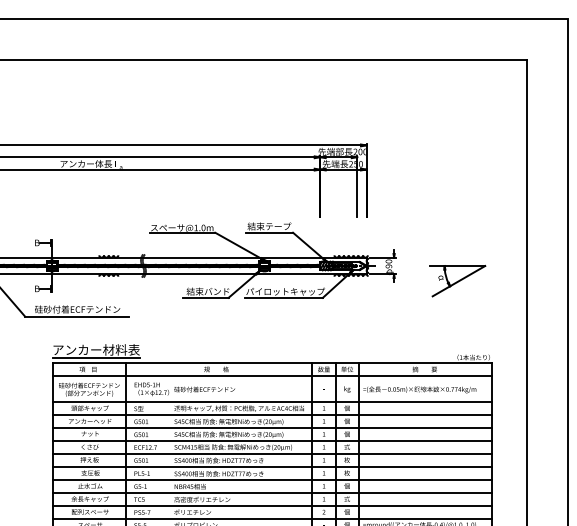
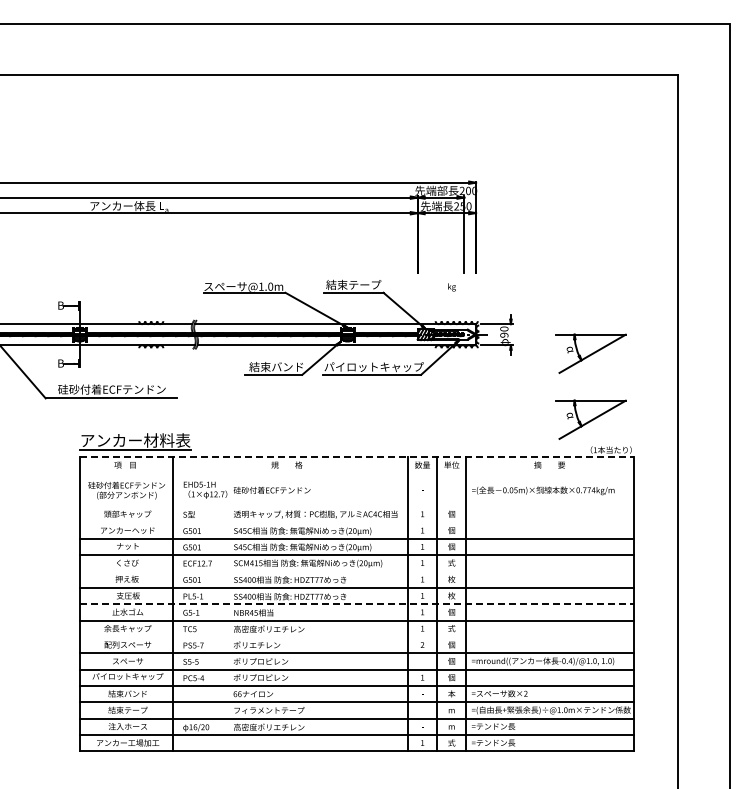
part: (457, 333) -> (590, 419), added
line: (272, 363) -> (357, 457), solid -> dashed
line: (271, 376) -> (356, 473), removed
text: (346, 389) -> (451, 287), moved
line: (271, 402) -> (356, 506), removed
line: (271, 414) -> (356, 522), removed
line: (271, 453) -> (356, 571), removed
line: (272, 480) -> (357, 604), solid -> dashed
line: (271, 506) -> (356, 637), removed

